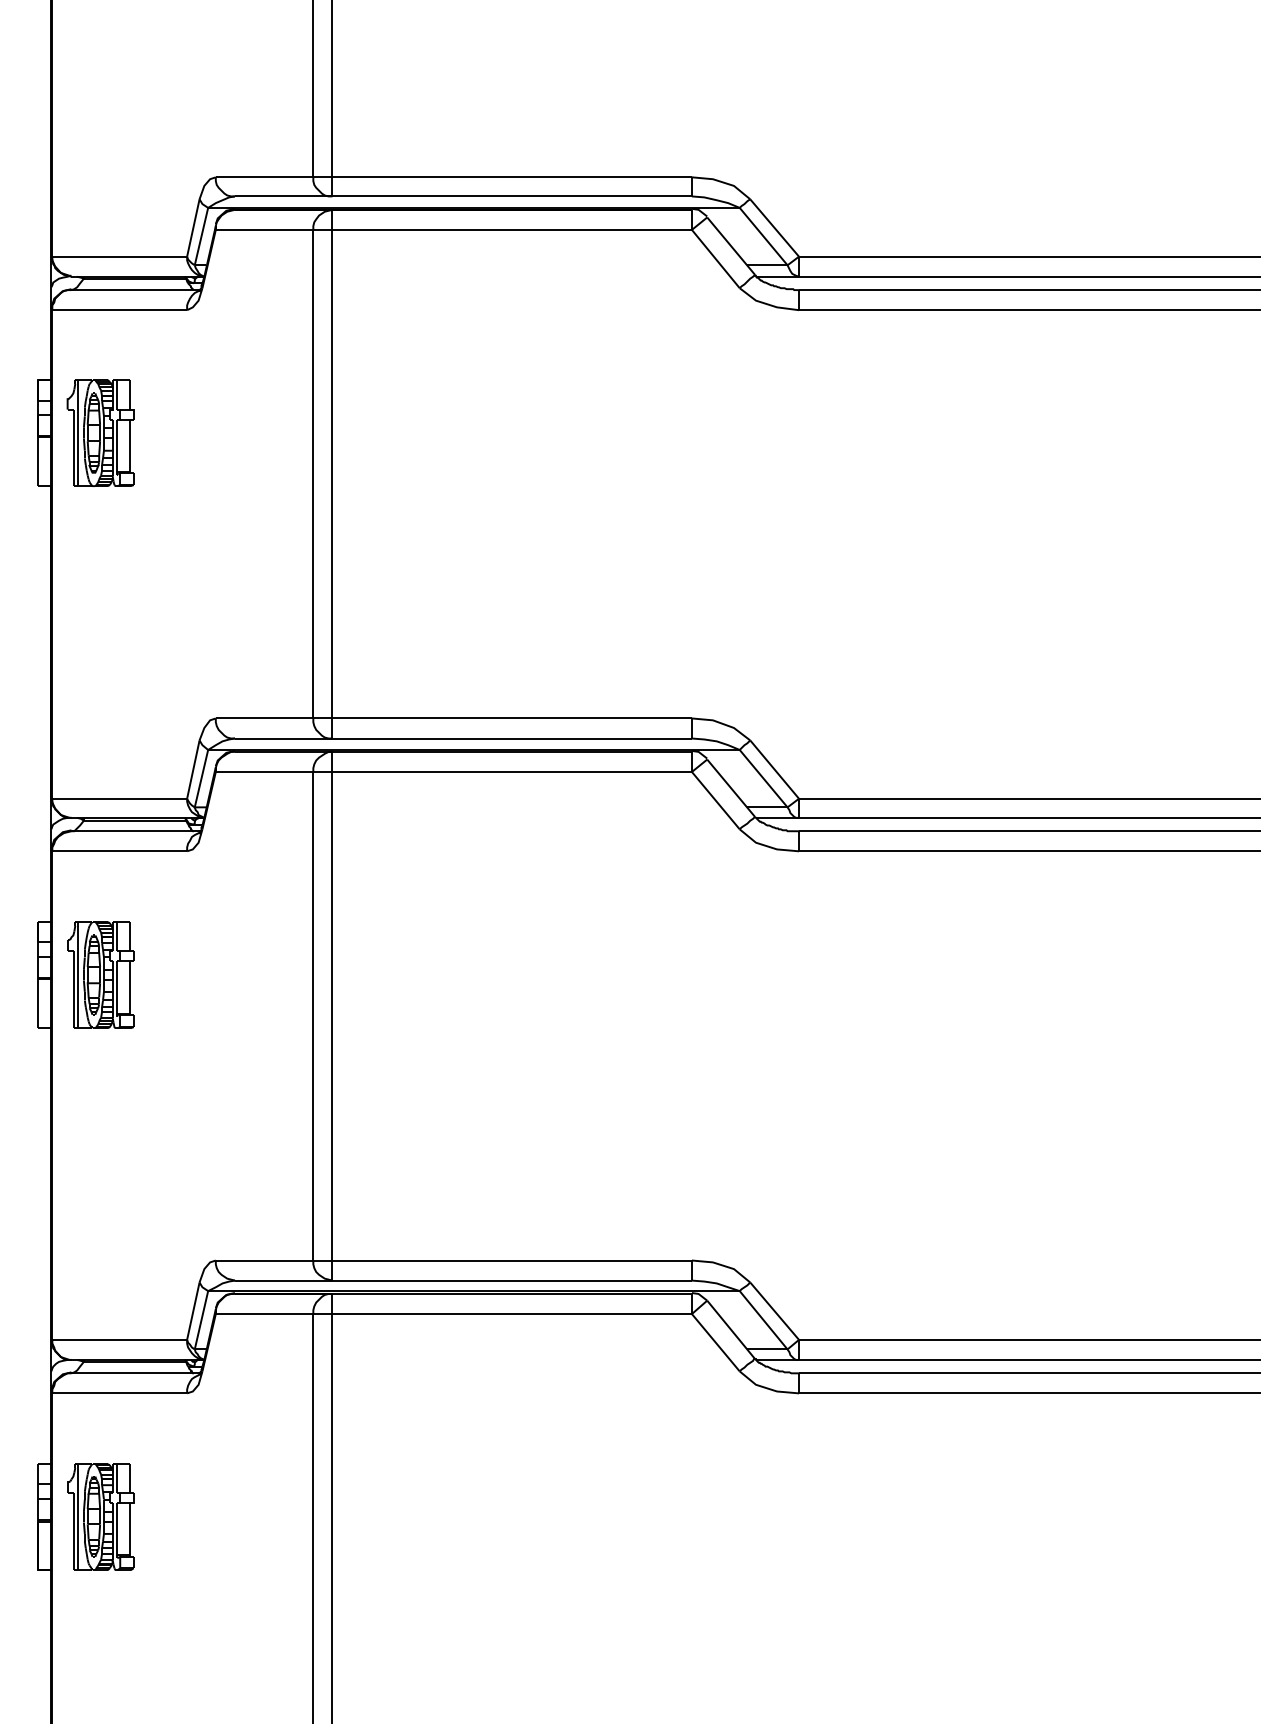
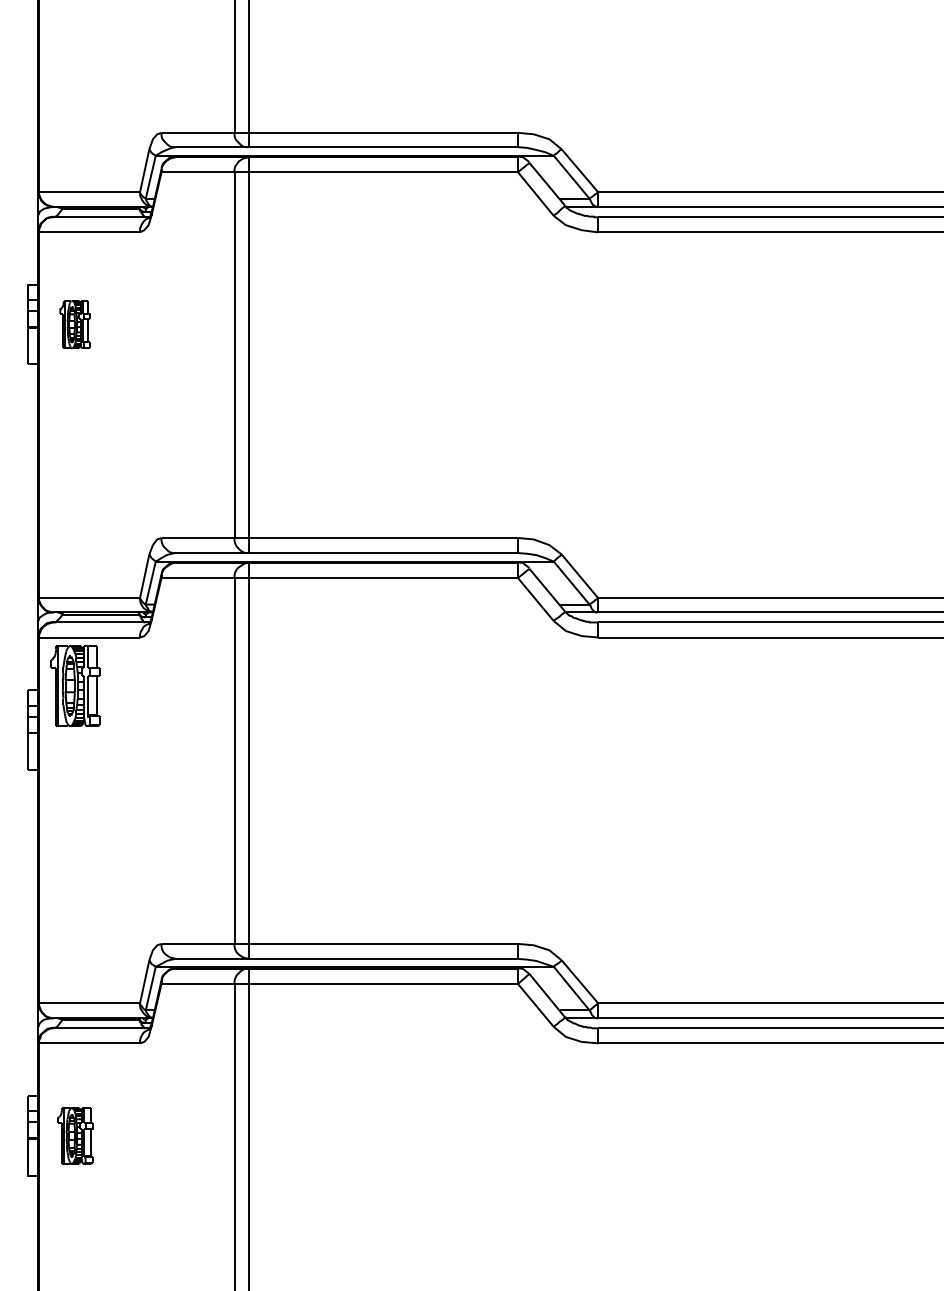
part: (99, 433) -> (74, 324), size x0.6
part: (100, 974) -> (75, 685), moved
part: (100, 1516) -> (75, 1135), size x0.7

